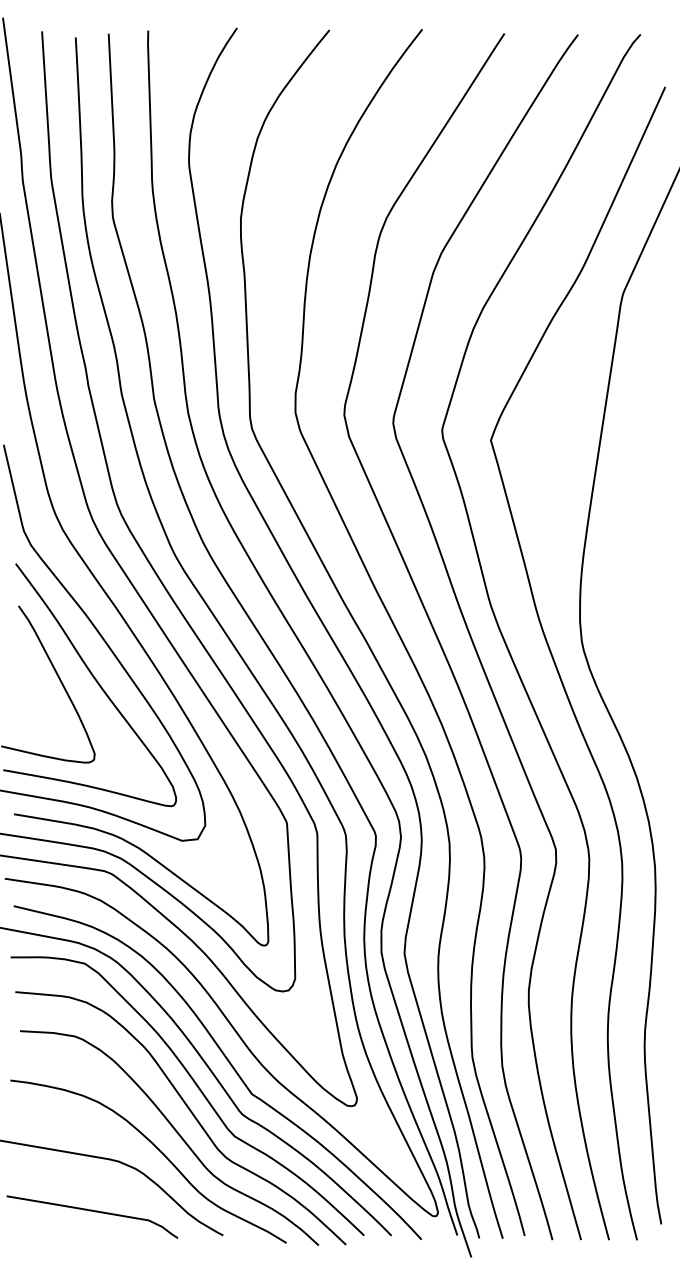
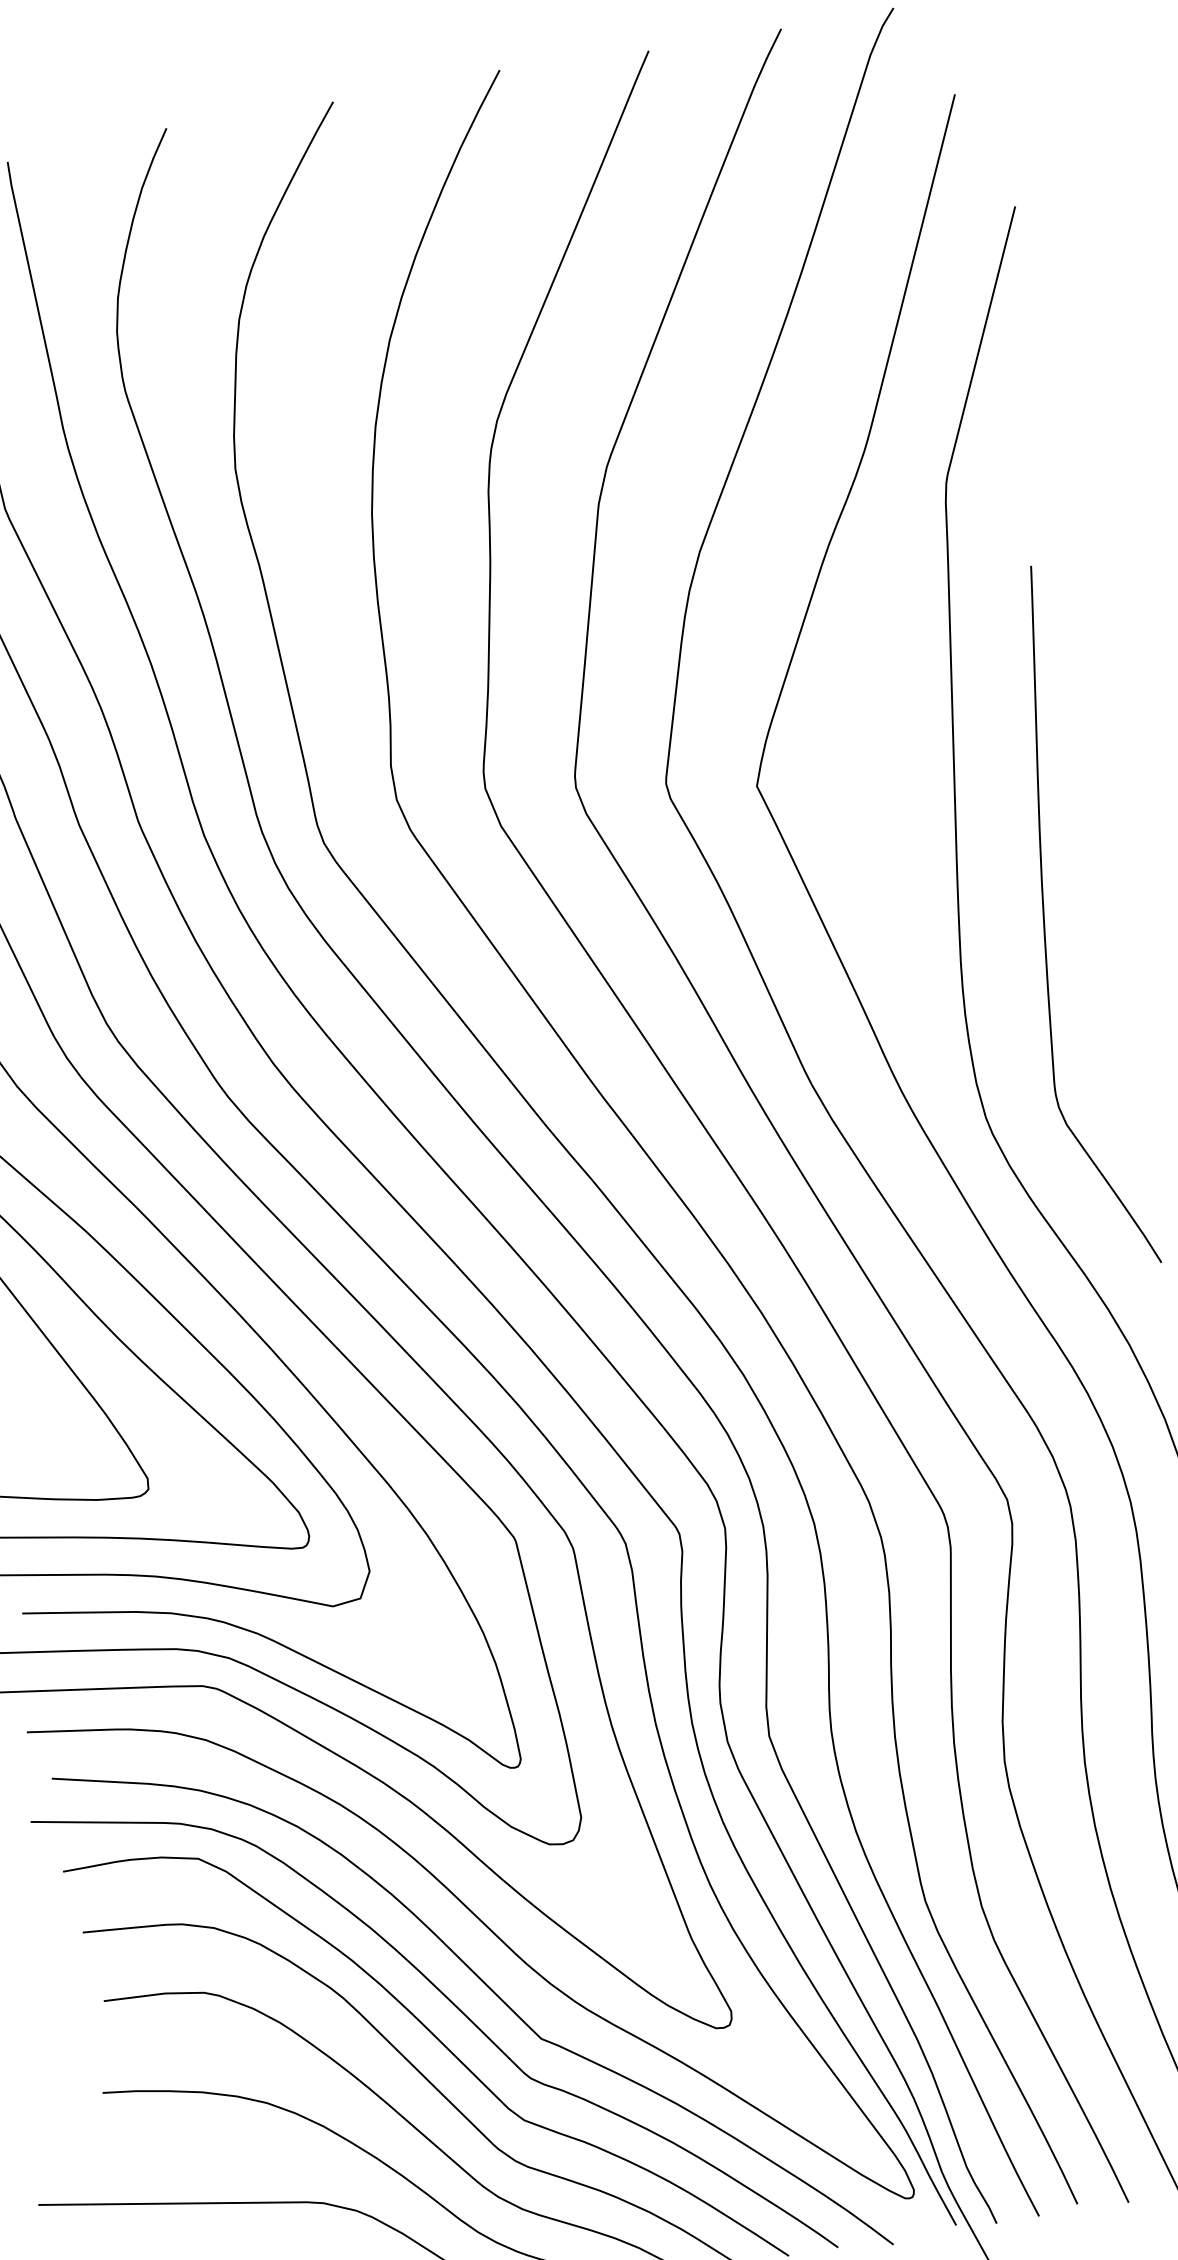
curve: (633, 542) -> (1046, 923), added

